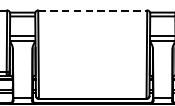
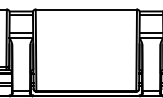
line: (92, 10) -> (86, 9), dashed -> solid

